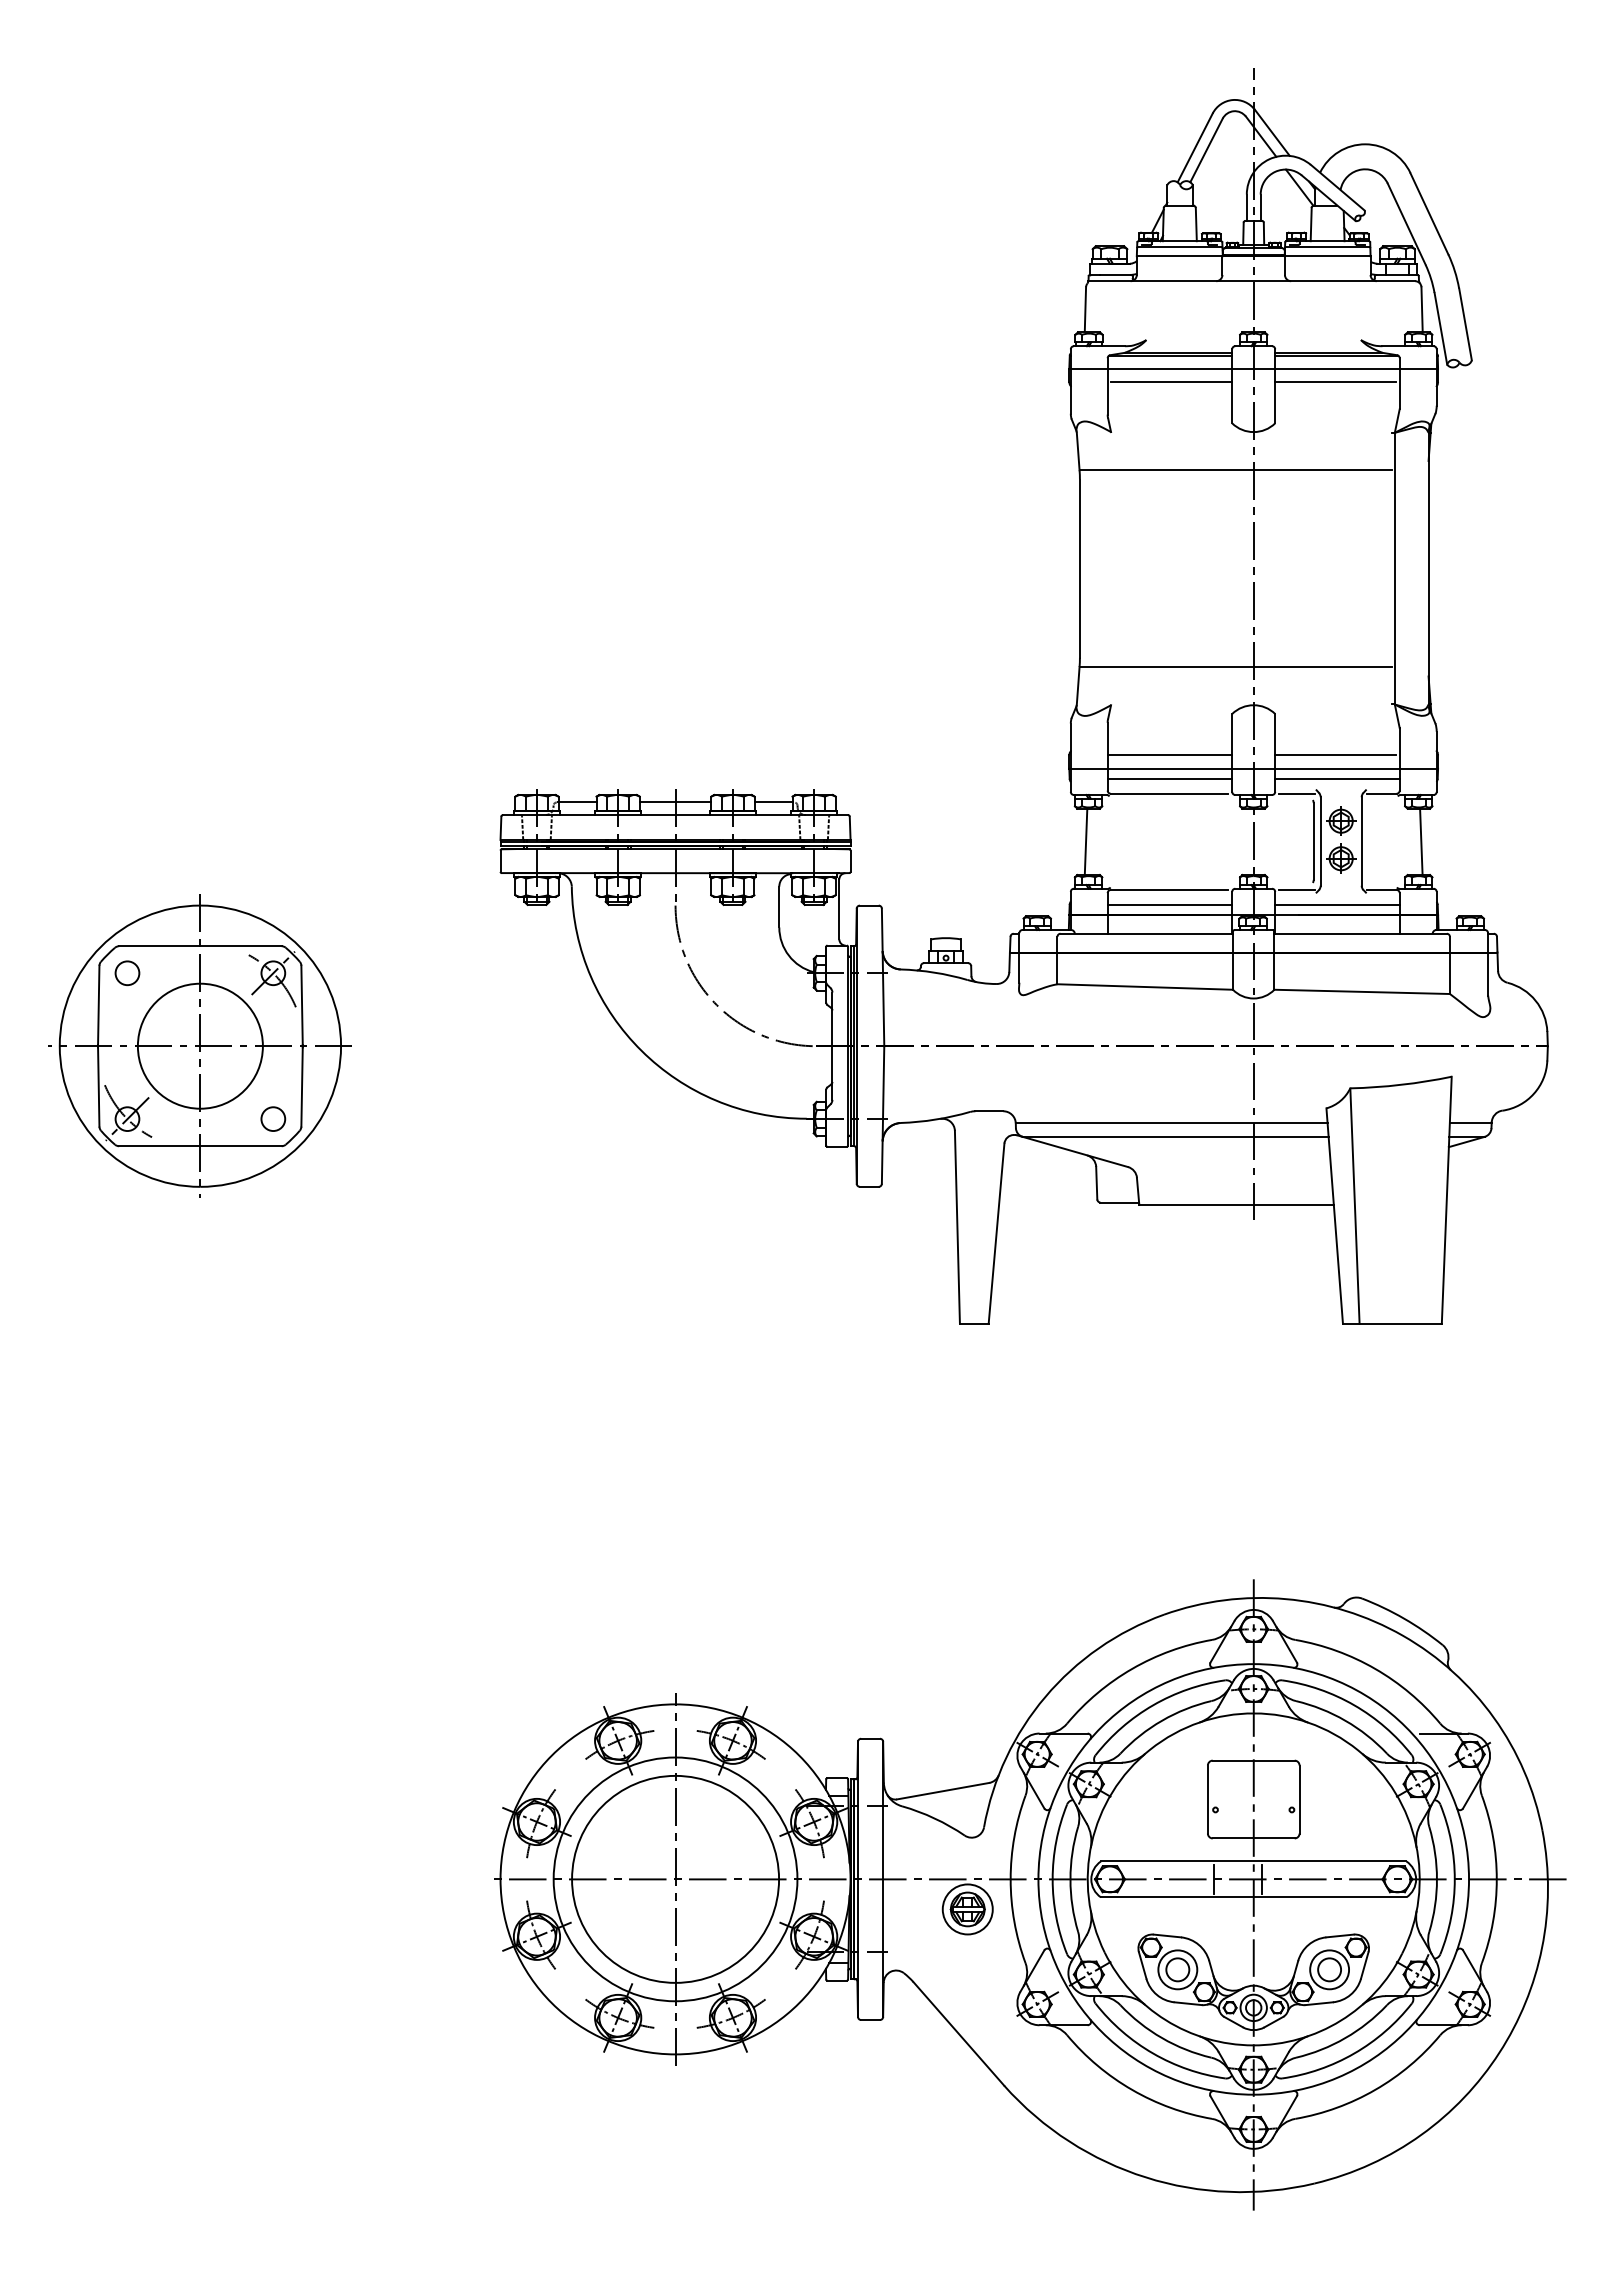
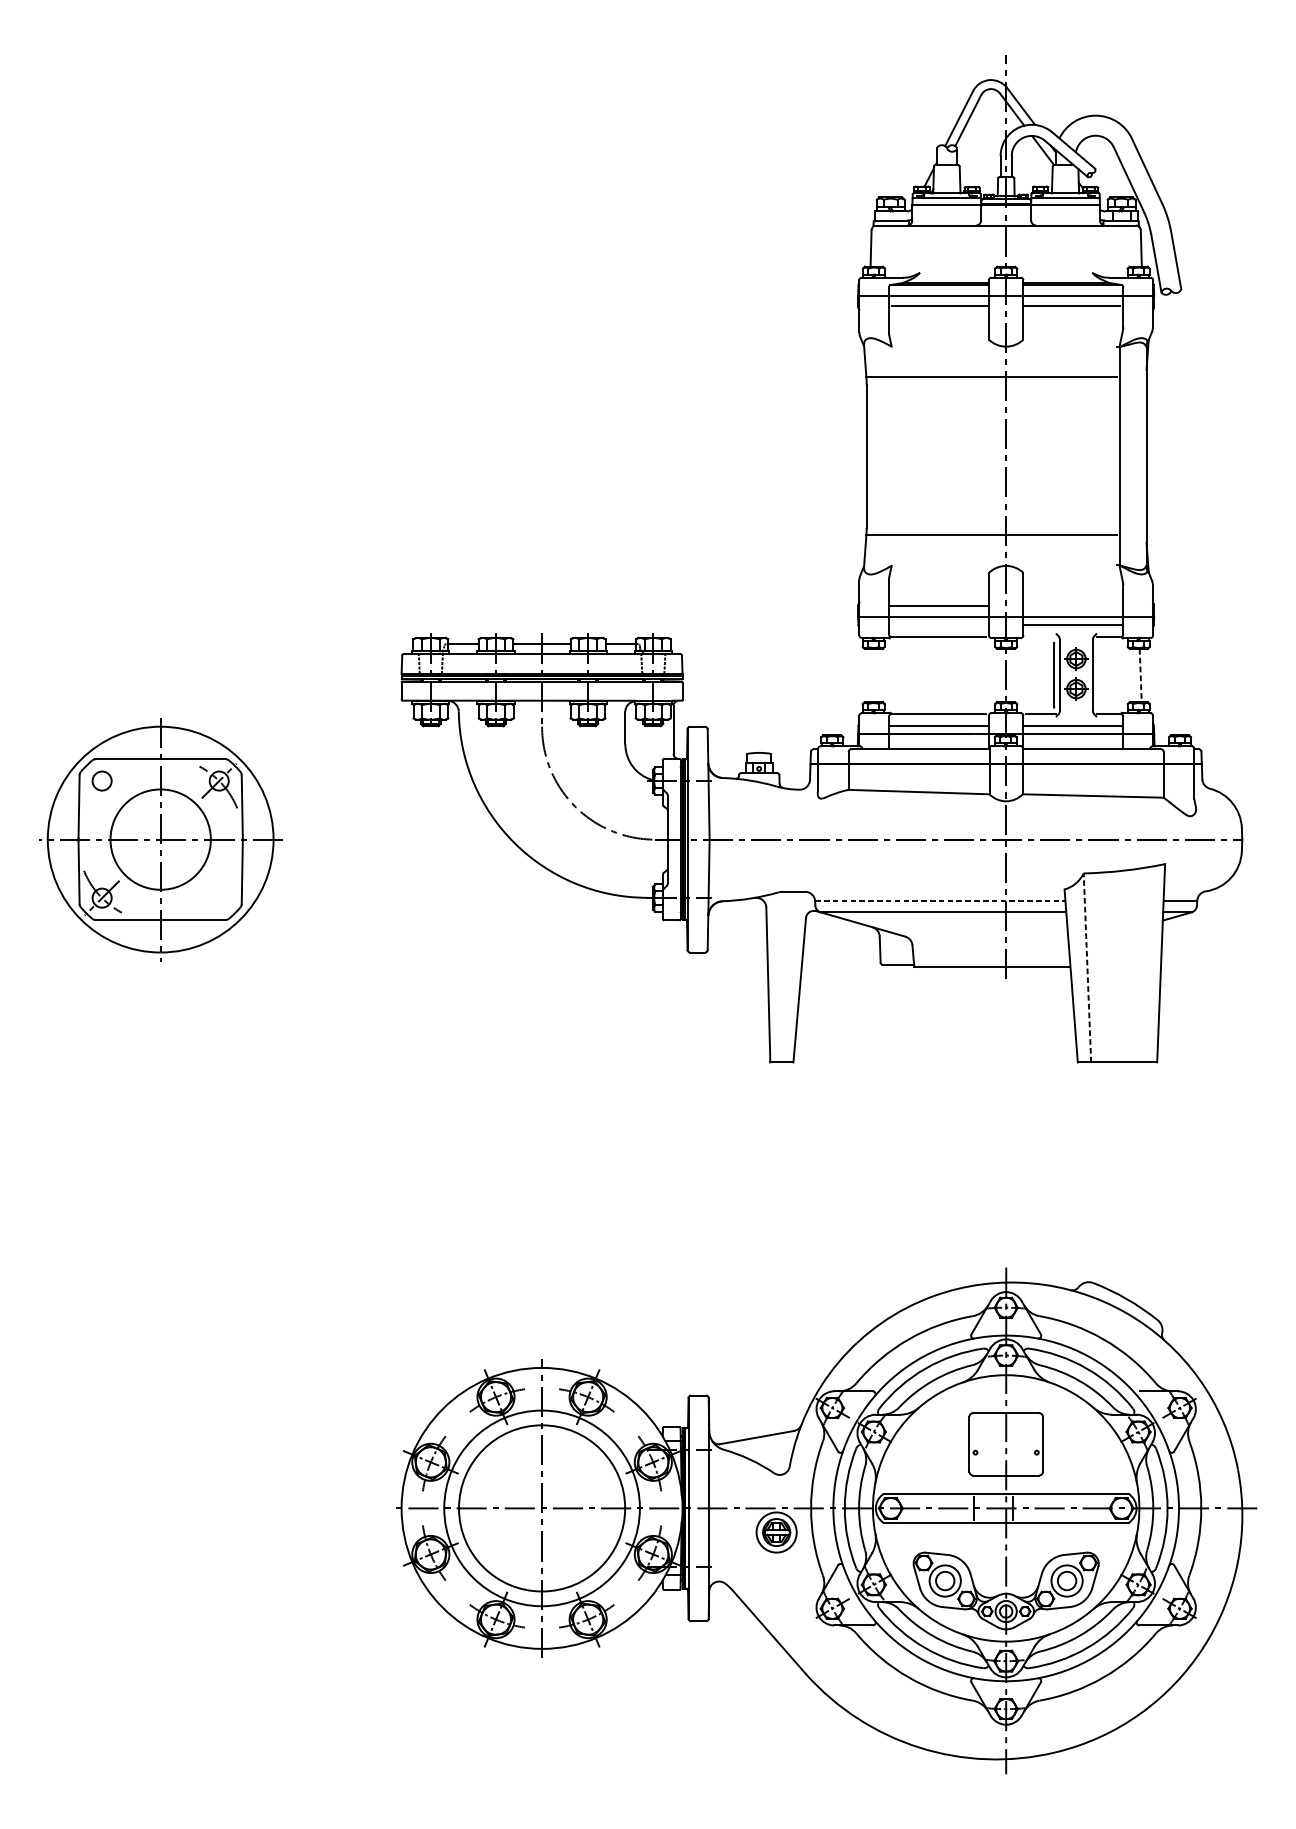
line: (1335, 755) -> (1071, 606), removed
line: (1169, 778) -> (938, 624), removed
line: (1296, 793) -> (1040, 636), removed
line: (1085, 841) -> (871, 675), removed
line: (1421, 842) -> (1140, 676), solid -> dashed
circle: (273, 1118) -> (219, 897), removed
line: (1171, 1123) -> (940, 901), solid -> dashed
line: (1354, 1206) -> (1087, 968), solid -> dashed

